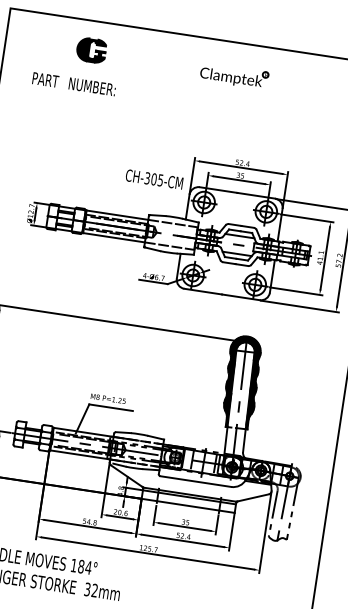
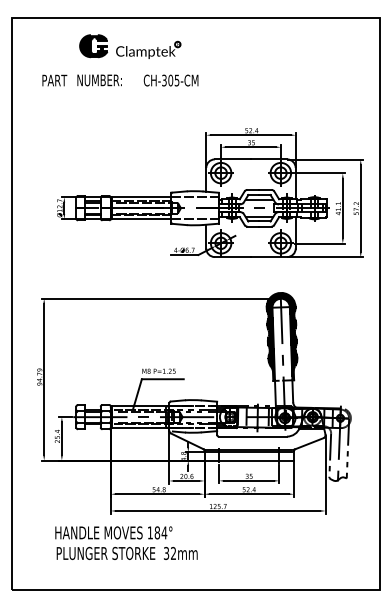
part: (234, 75) -> (148, 49), moved
text: (153, 179) -> (170, 80), moved

